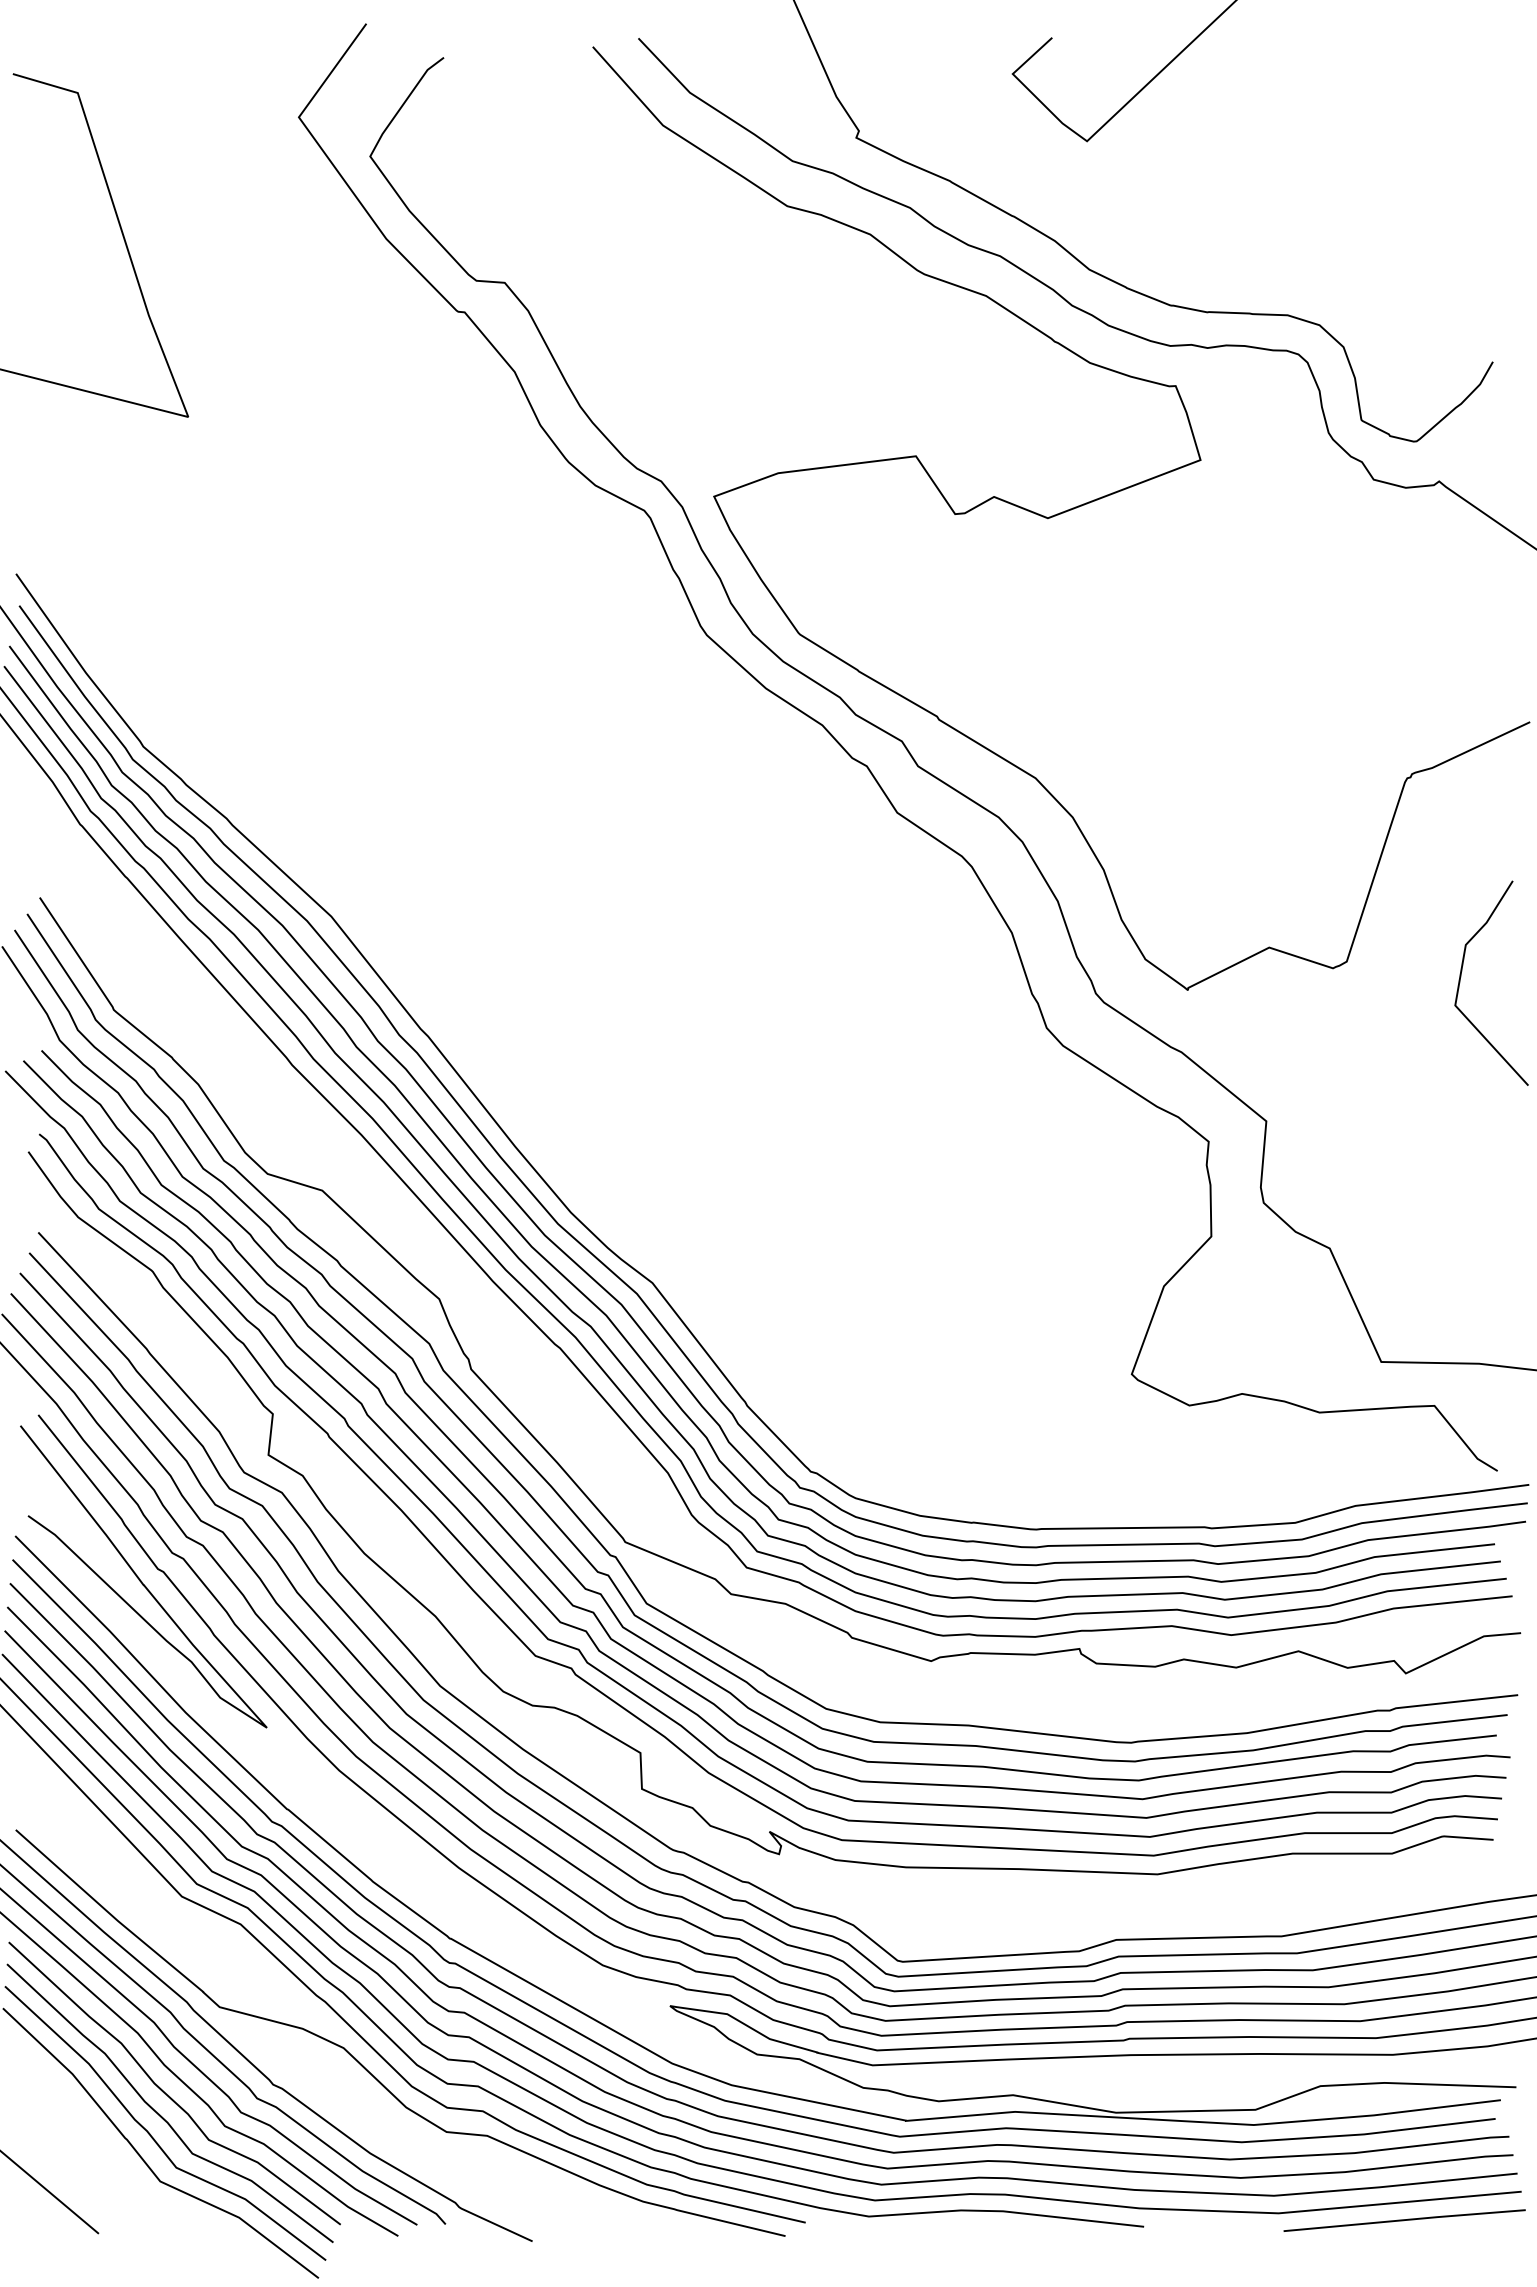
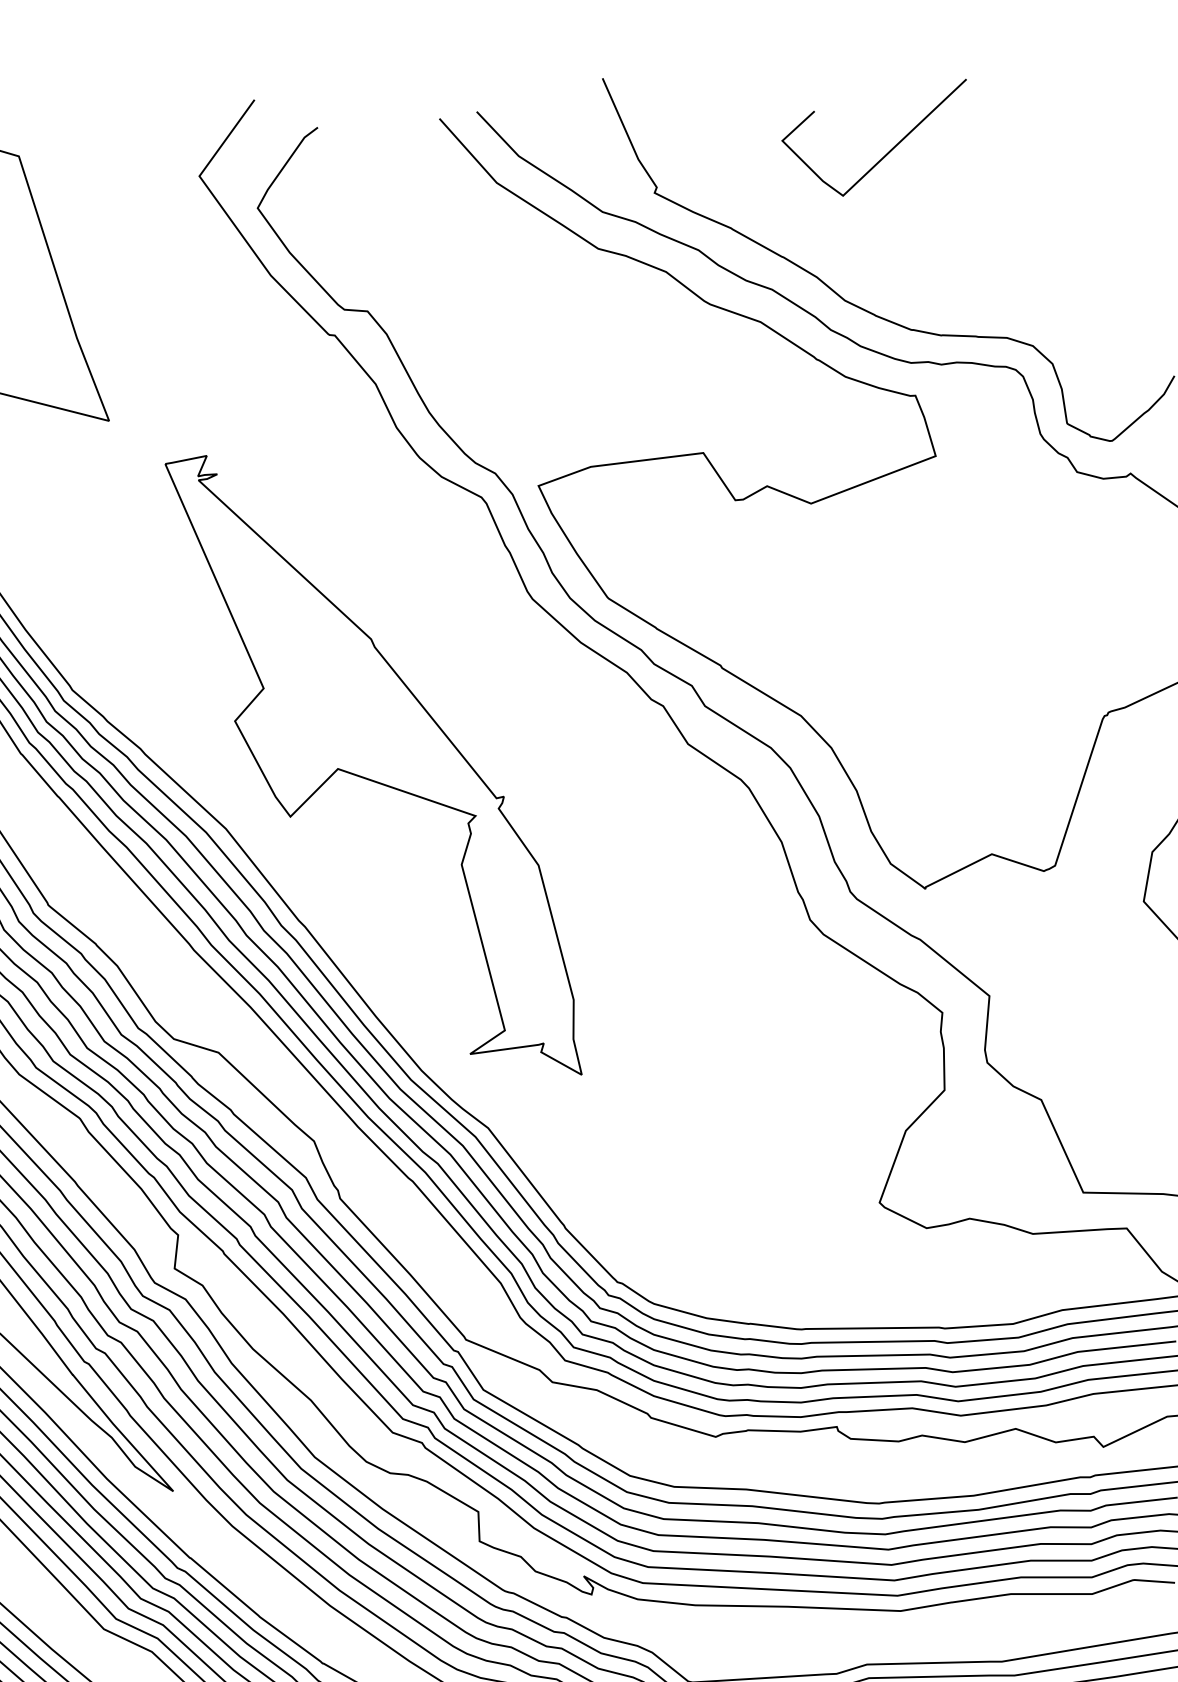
part: (511, 838) -> (373, 765), added

